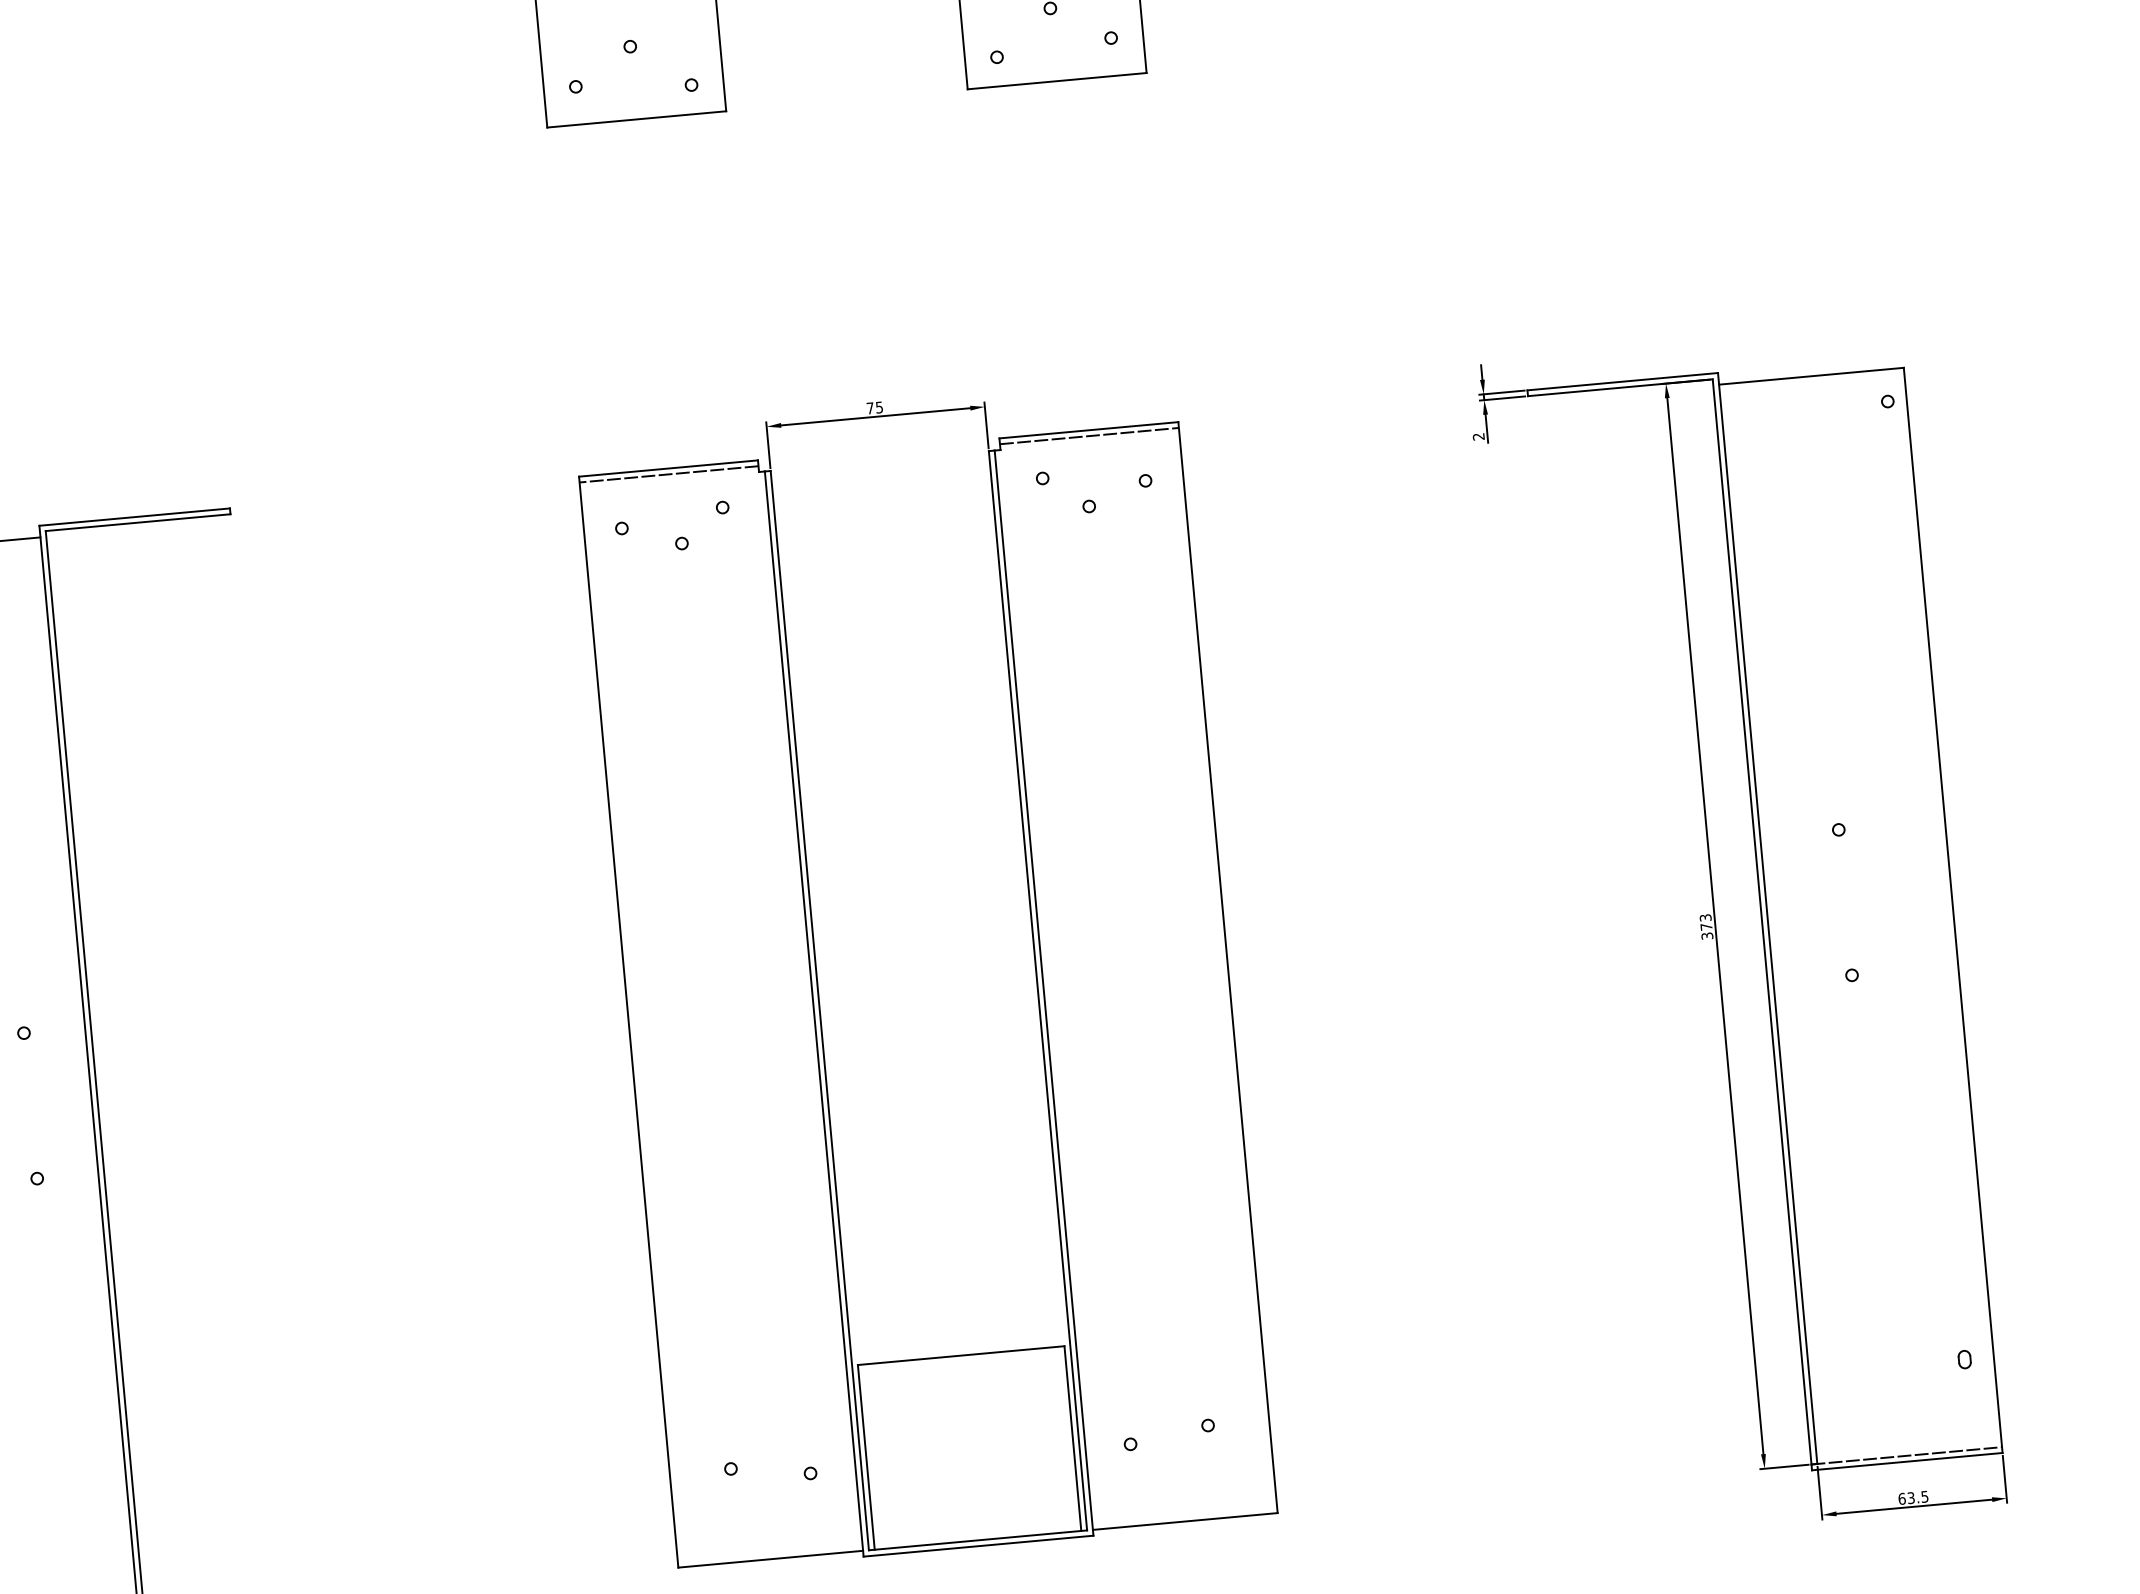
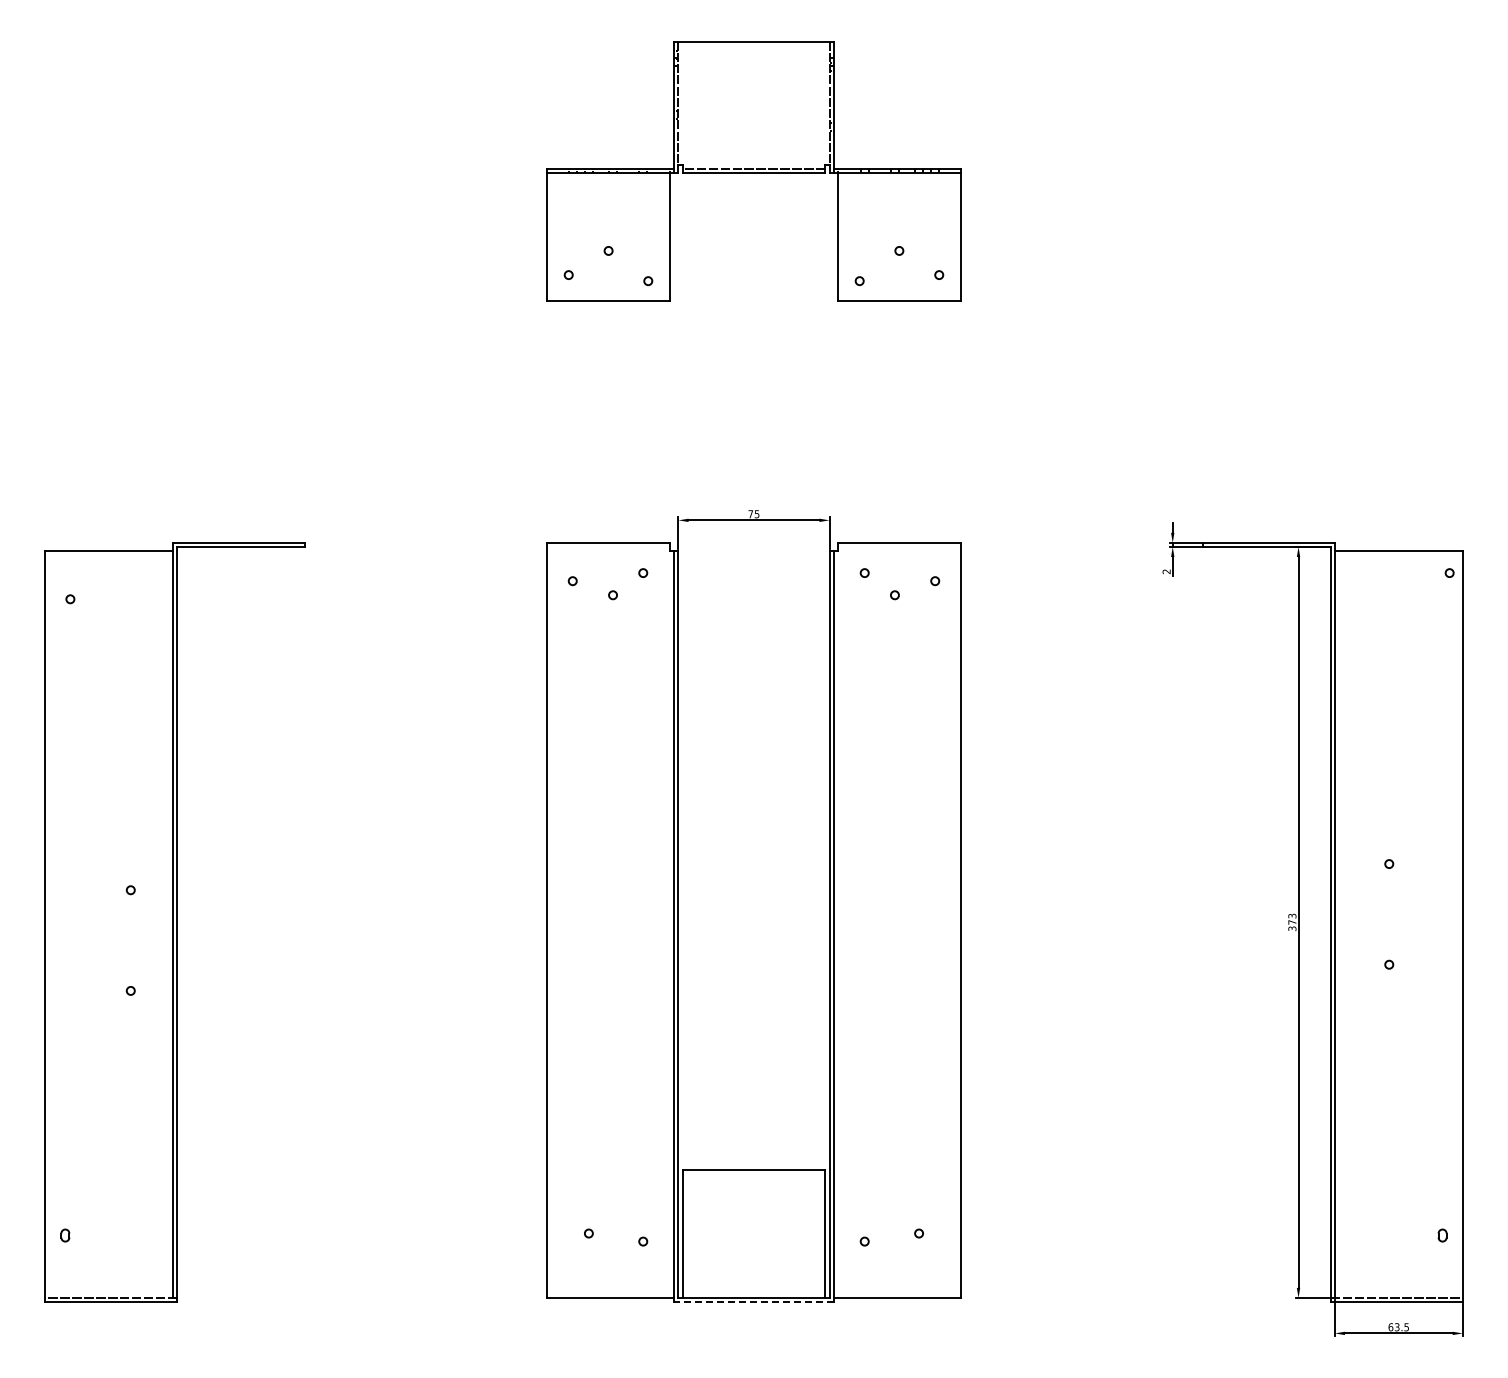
line: (1089, 435) -> (899, 546), removed
line: (668, 473) -> (608, 546), removed
line: (979, 1546) -> (754, 1302), solid -> dashed

